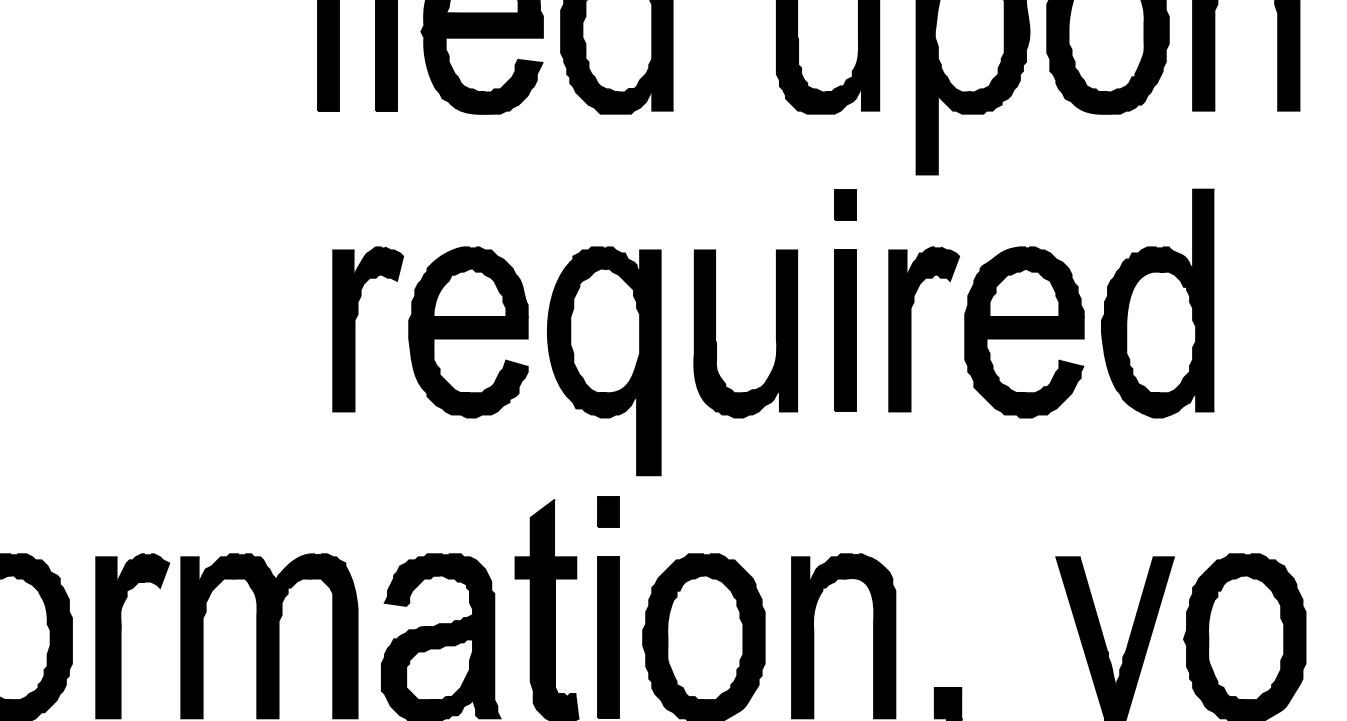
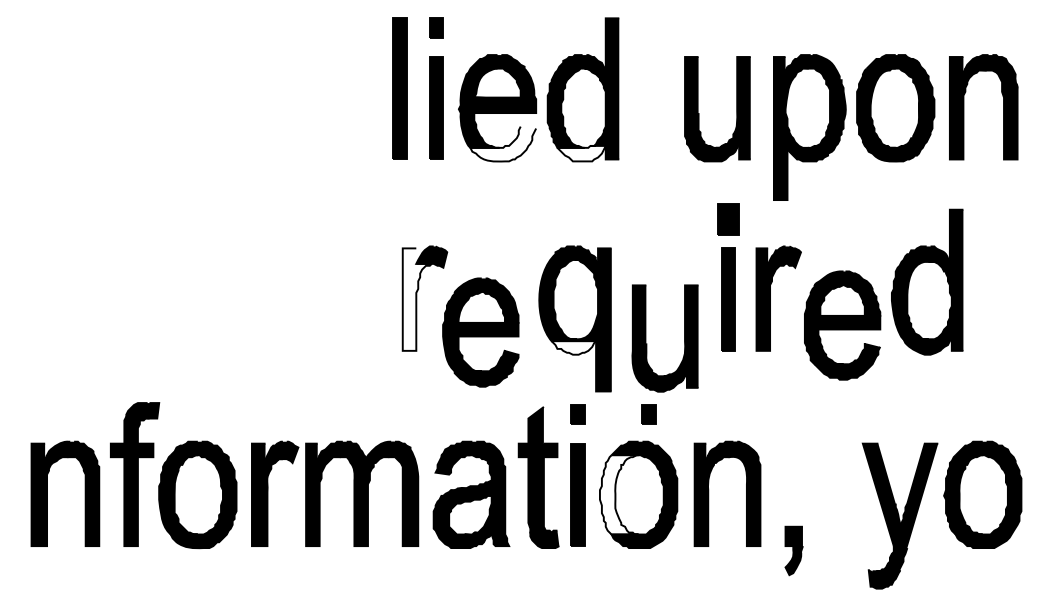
fill: (491, 85) -> (503, 143), removed
fill: (614, 101) -> (581, 153), removed
part: (845, 205) -> (728, 219), size x1.6
fill: (354, 330) -> (416, 299), removed
part: (467, 332) -> (480, 332), moved
part: (1024, 332) -> (842, 325), moved
part: (717, 341) -> (647, 343), moved
fill: (601, 406) -> (573, 347), removed
part: (719, 511) -> (648, 414), added
fill: (672, 637) -> (618, 494), removed

